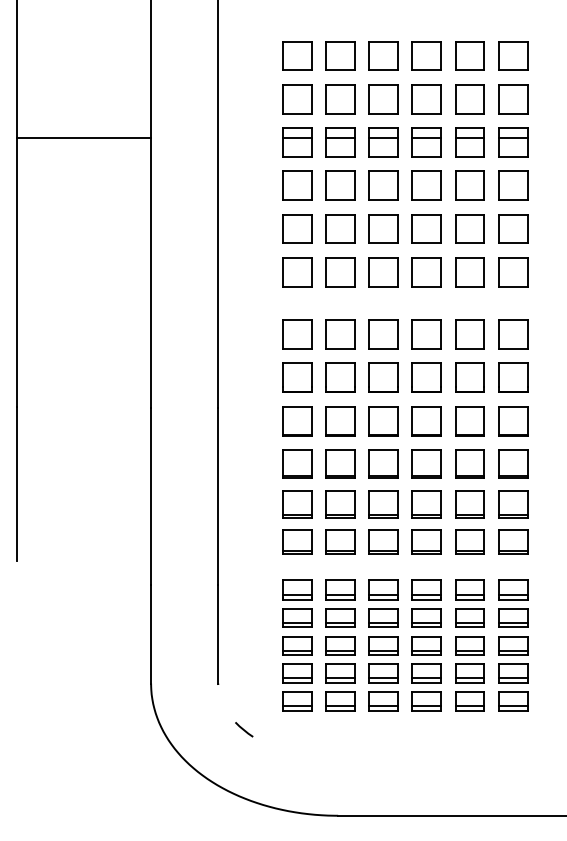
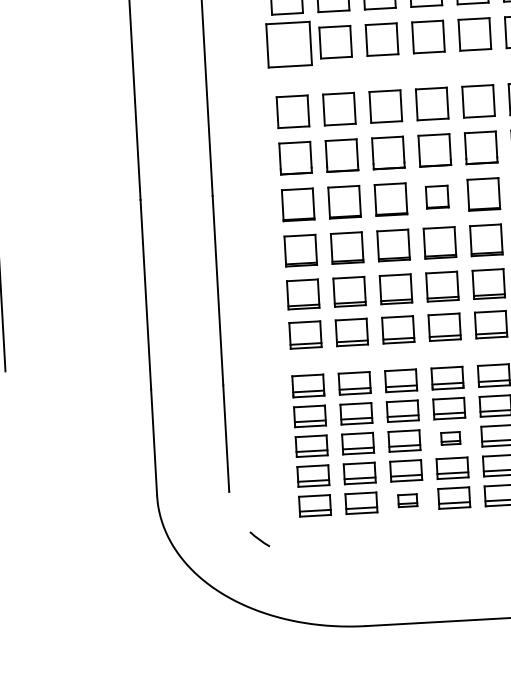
part: (297, 272) -> (289, 45), size x1.4
part: (426, 421) -> (437, 197), size x0.7
part: (426, 645) -> (450, 437), size x0.6
part: (383, 701) -> (407, 500), size x0.6

